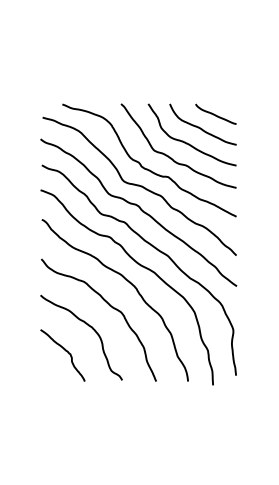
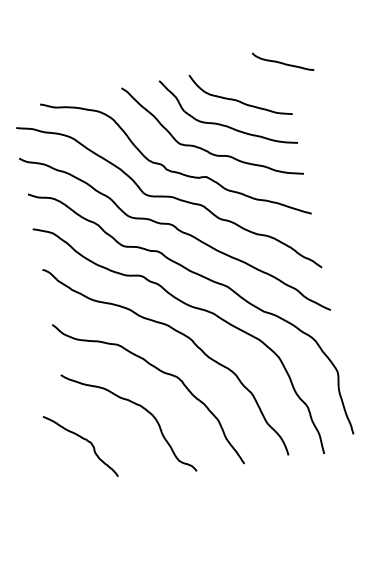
curve: (214, 113) -> (280, 61), moved
curve: (65, 351) -> (83, 440), moved

